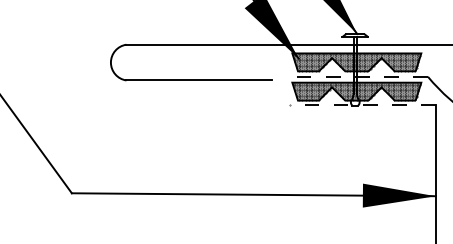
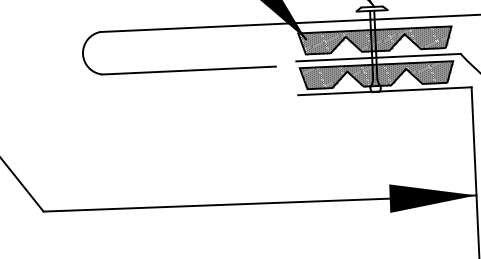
line: (358, 76) -> (378, 57), dashed -> solid
line: (362, 105) -> (384, 91), dashed -> solid

